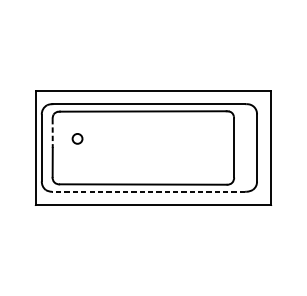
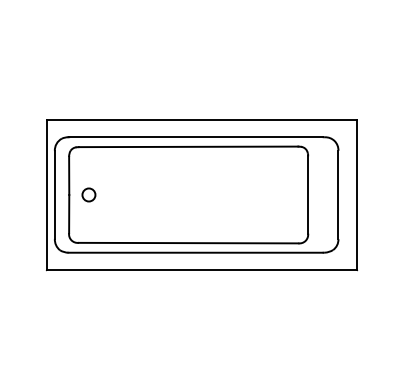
line: (52, 133) -> (69, 176), dashed -> solid
circle: (77, 138) -> (88, 194), moved
line: (148, 191) -> (195, 252), dashed -> solid

